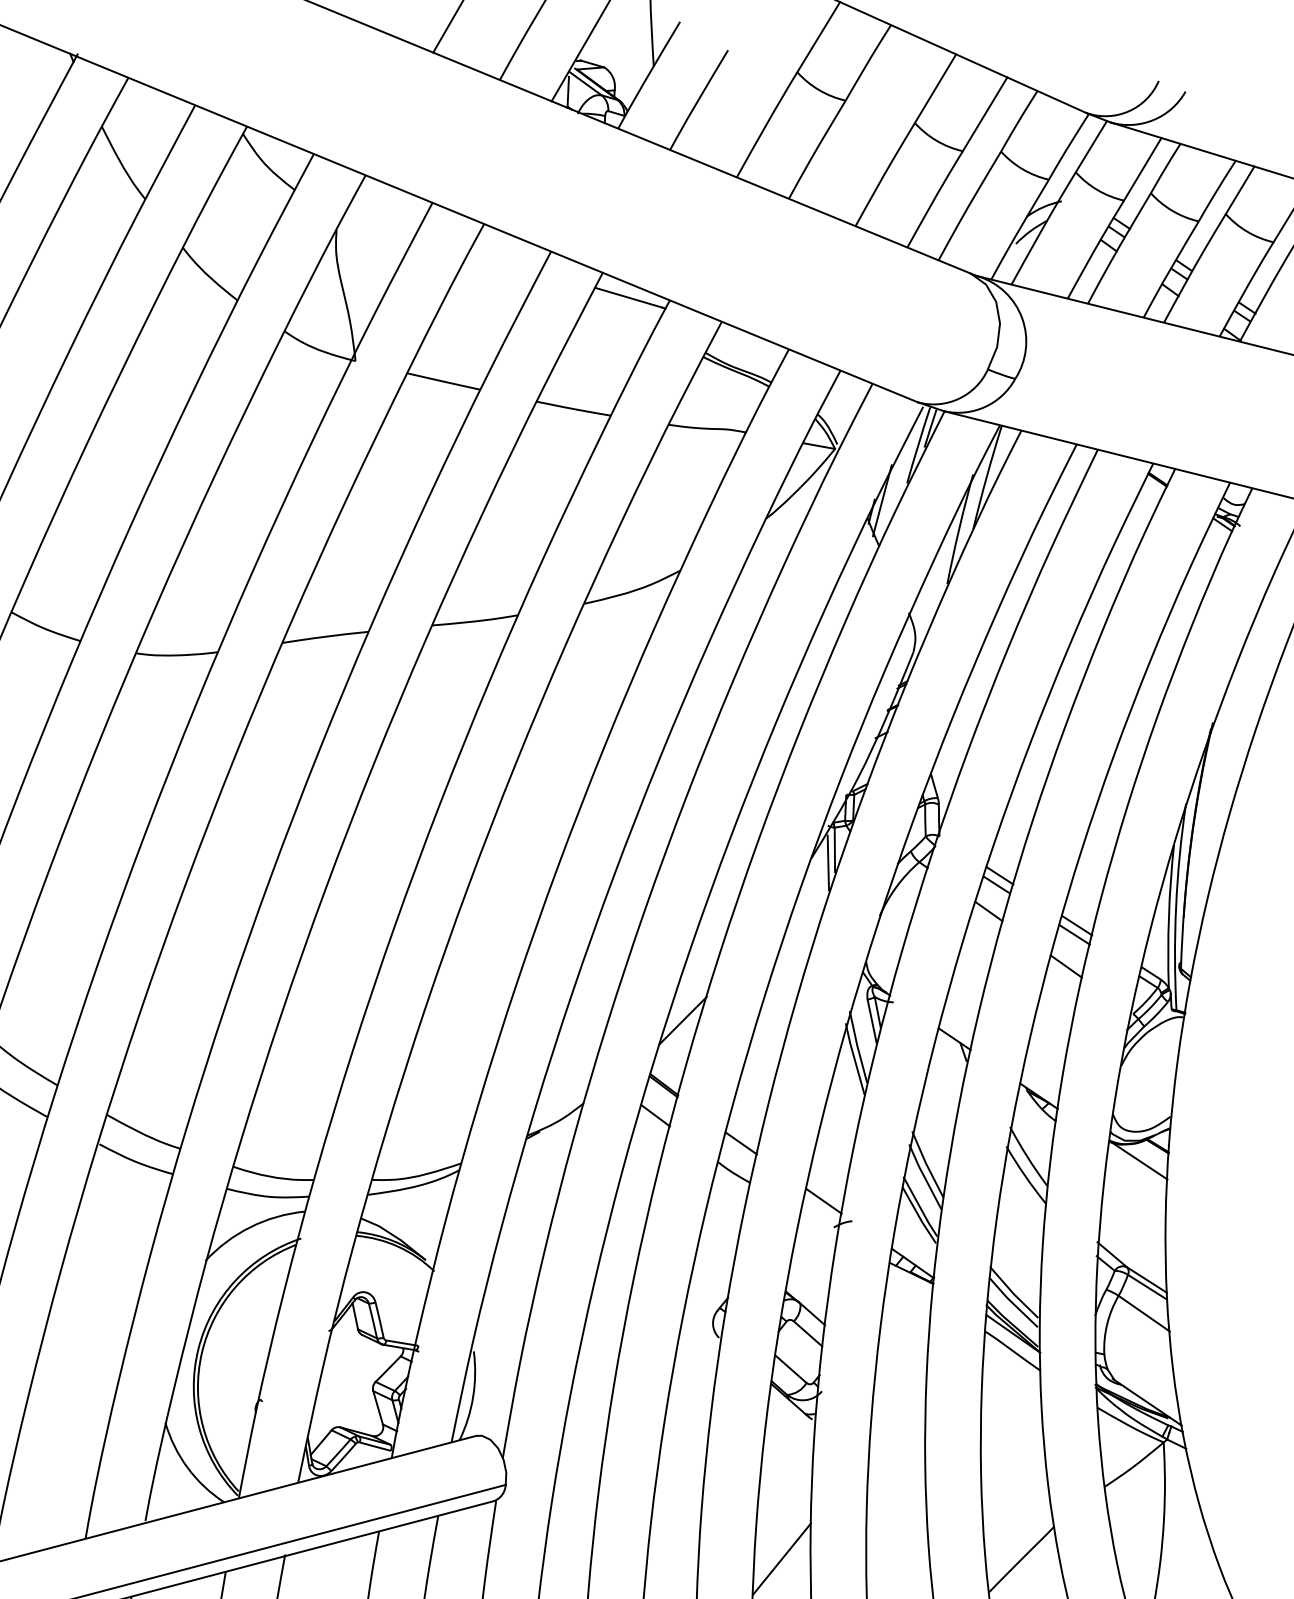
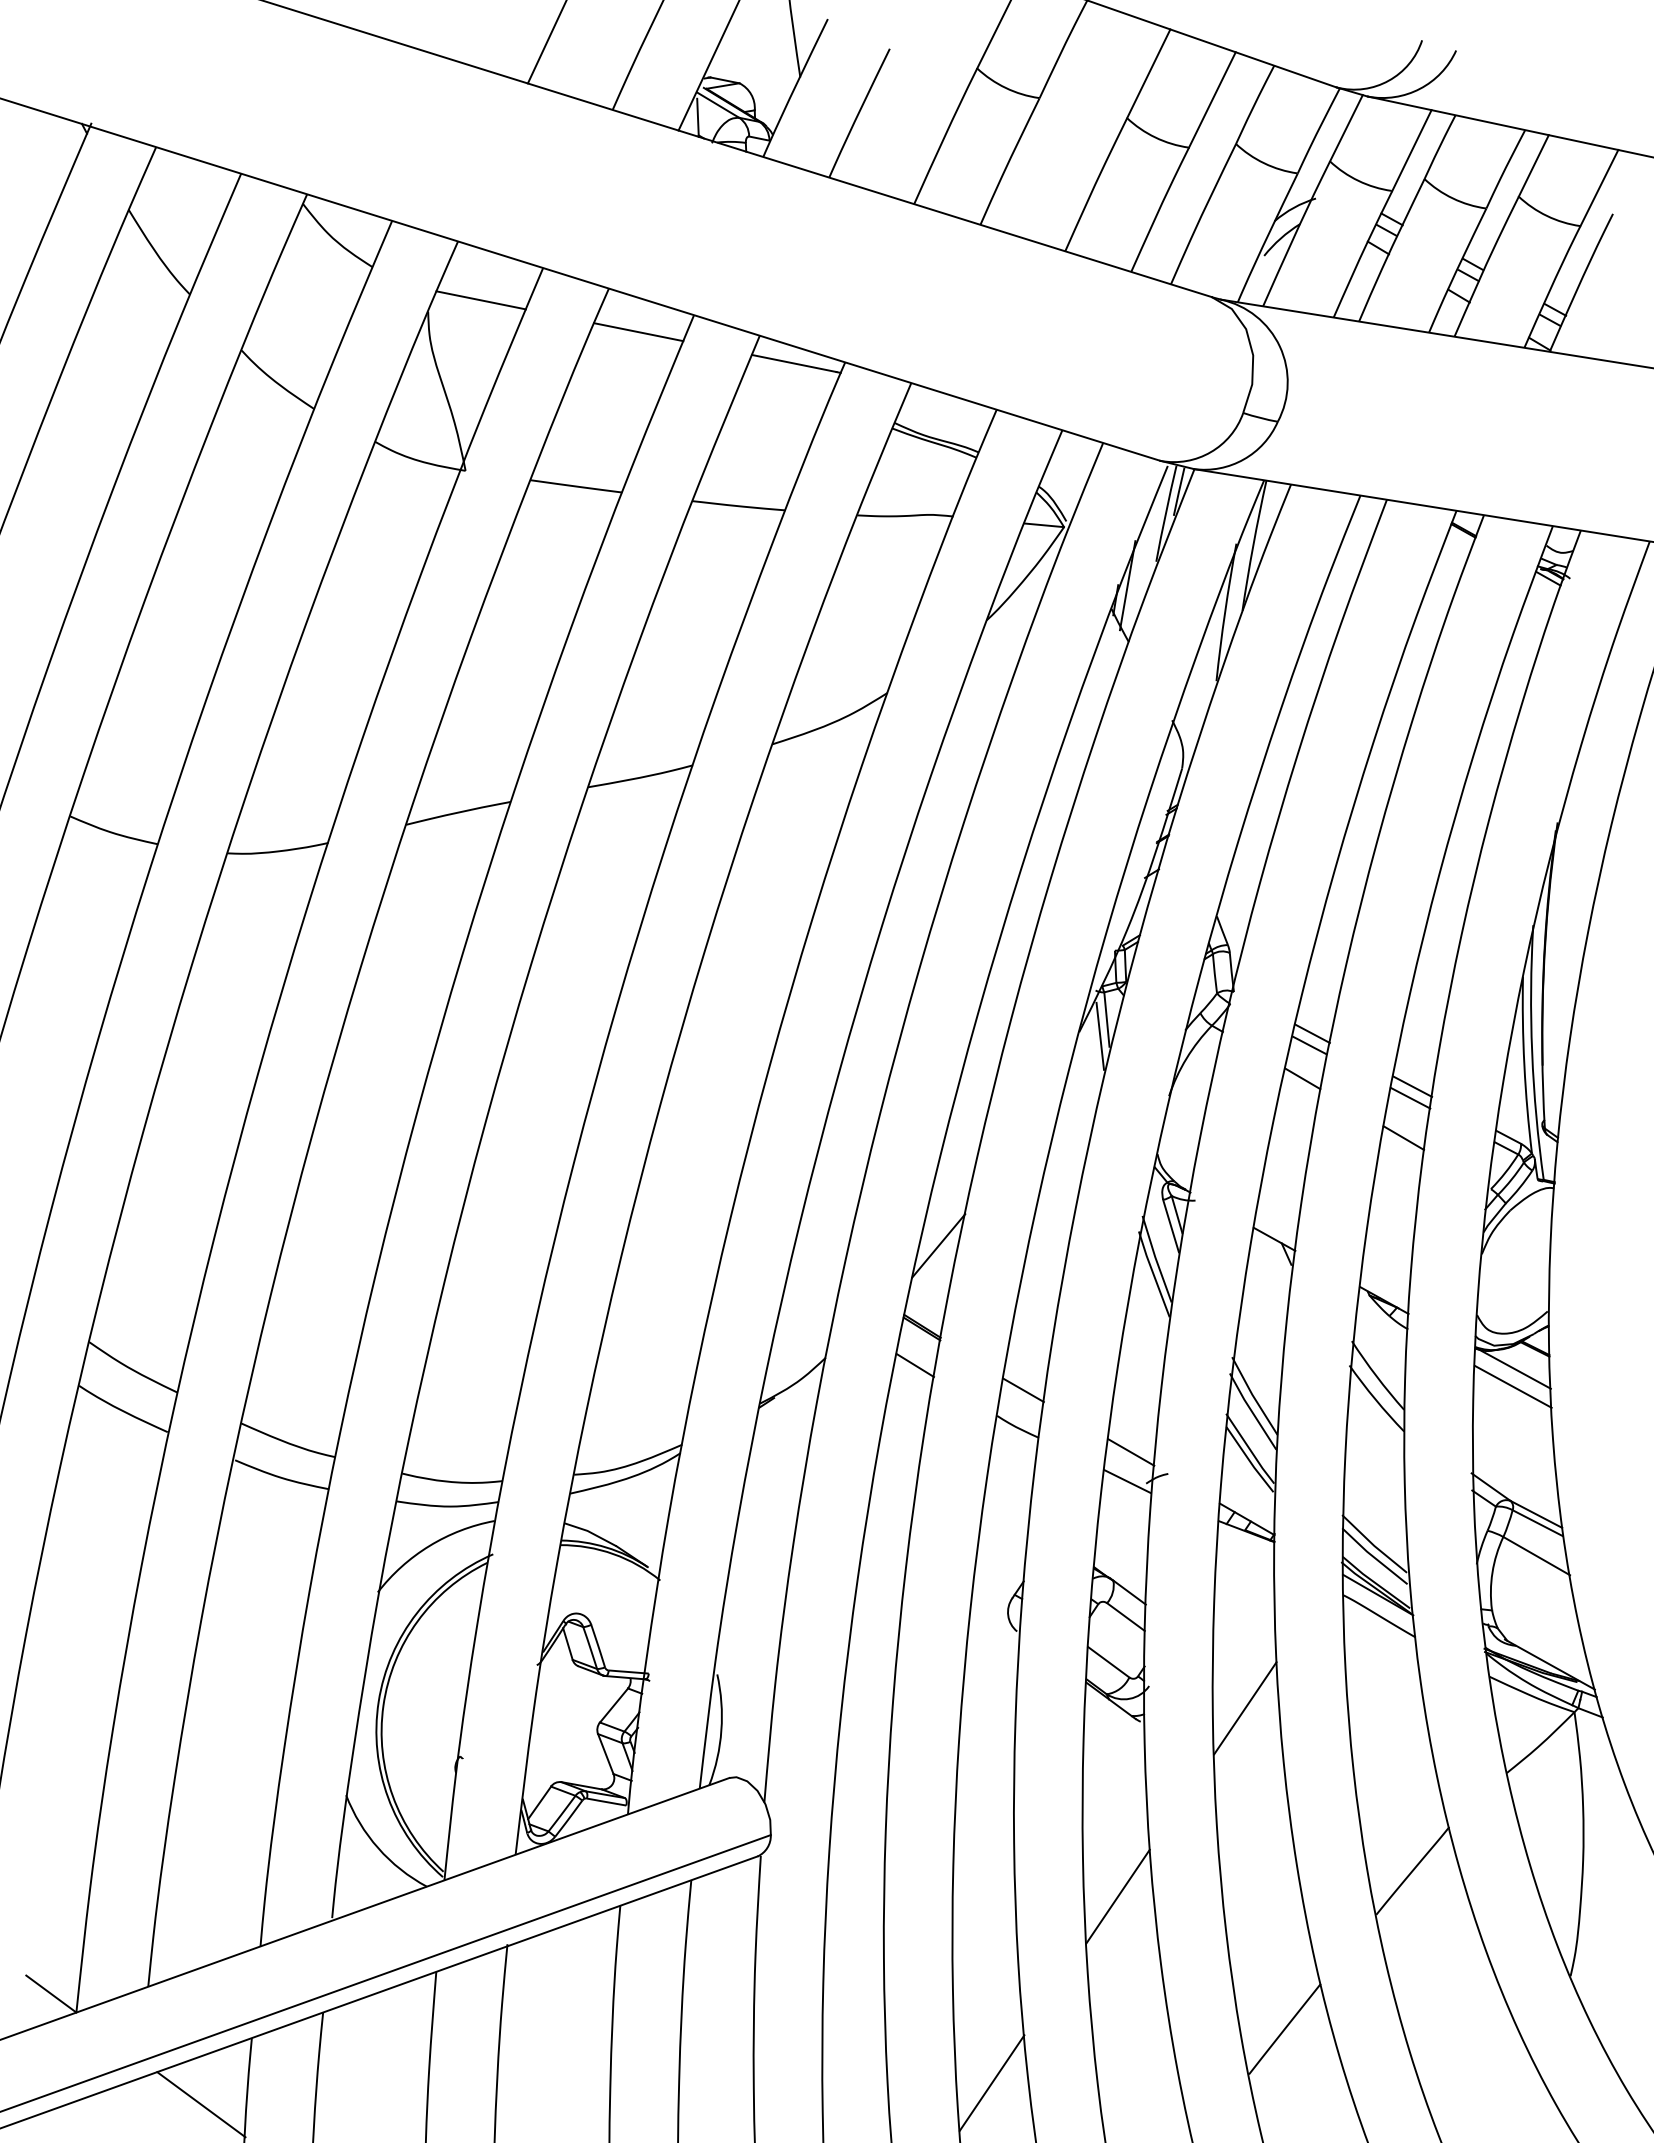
line: (379, 224) -> (480, 300), added
line: (505, 261) -> (638, 332), added
line: (1136, 1174) -> (1512, 1386), added
line: (818, 1223) -> (1127, 1480), added
line: (898, 1416) -> (1245, 1708), added

